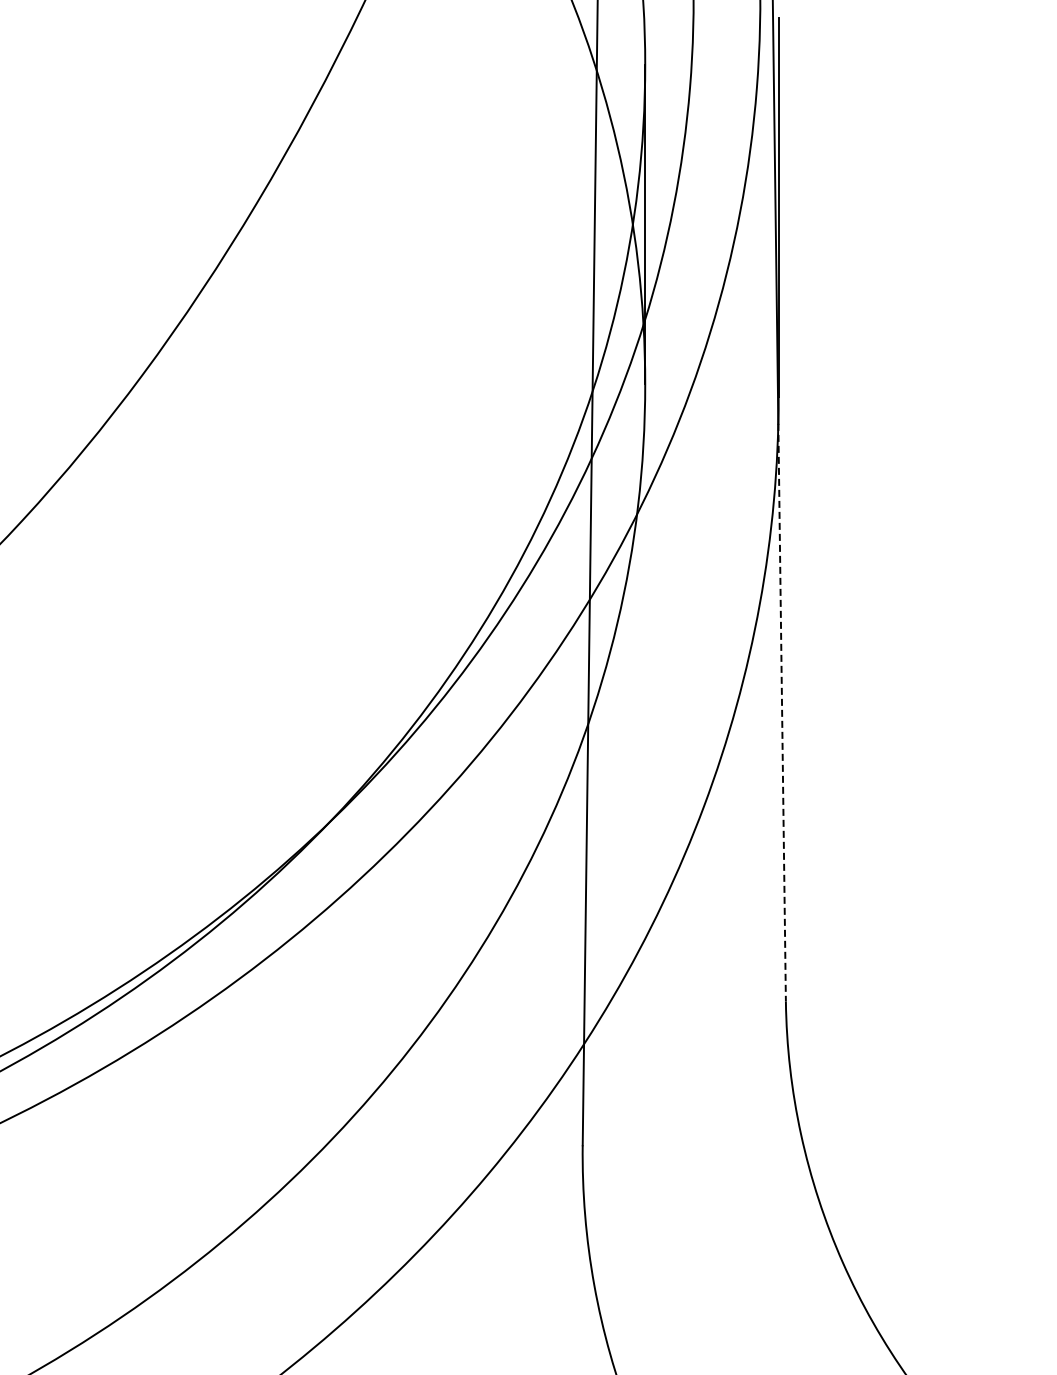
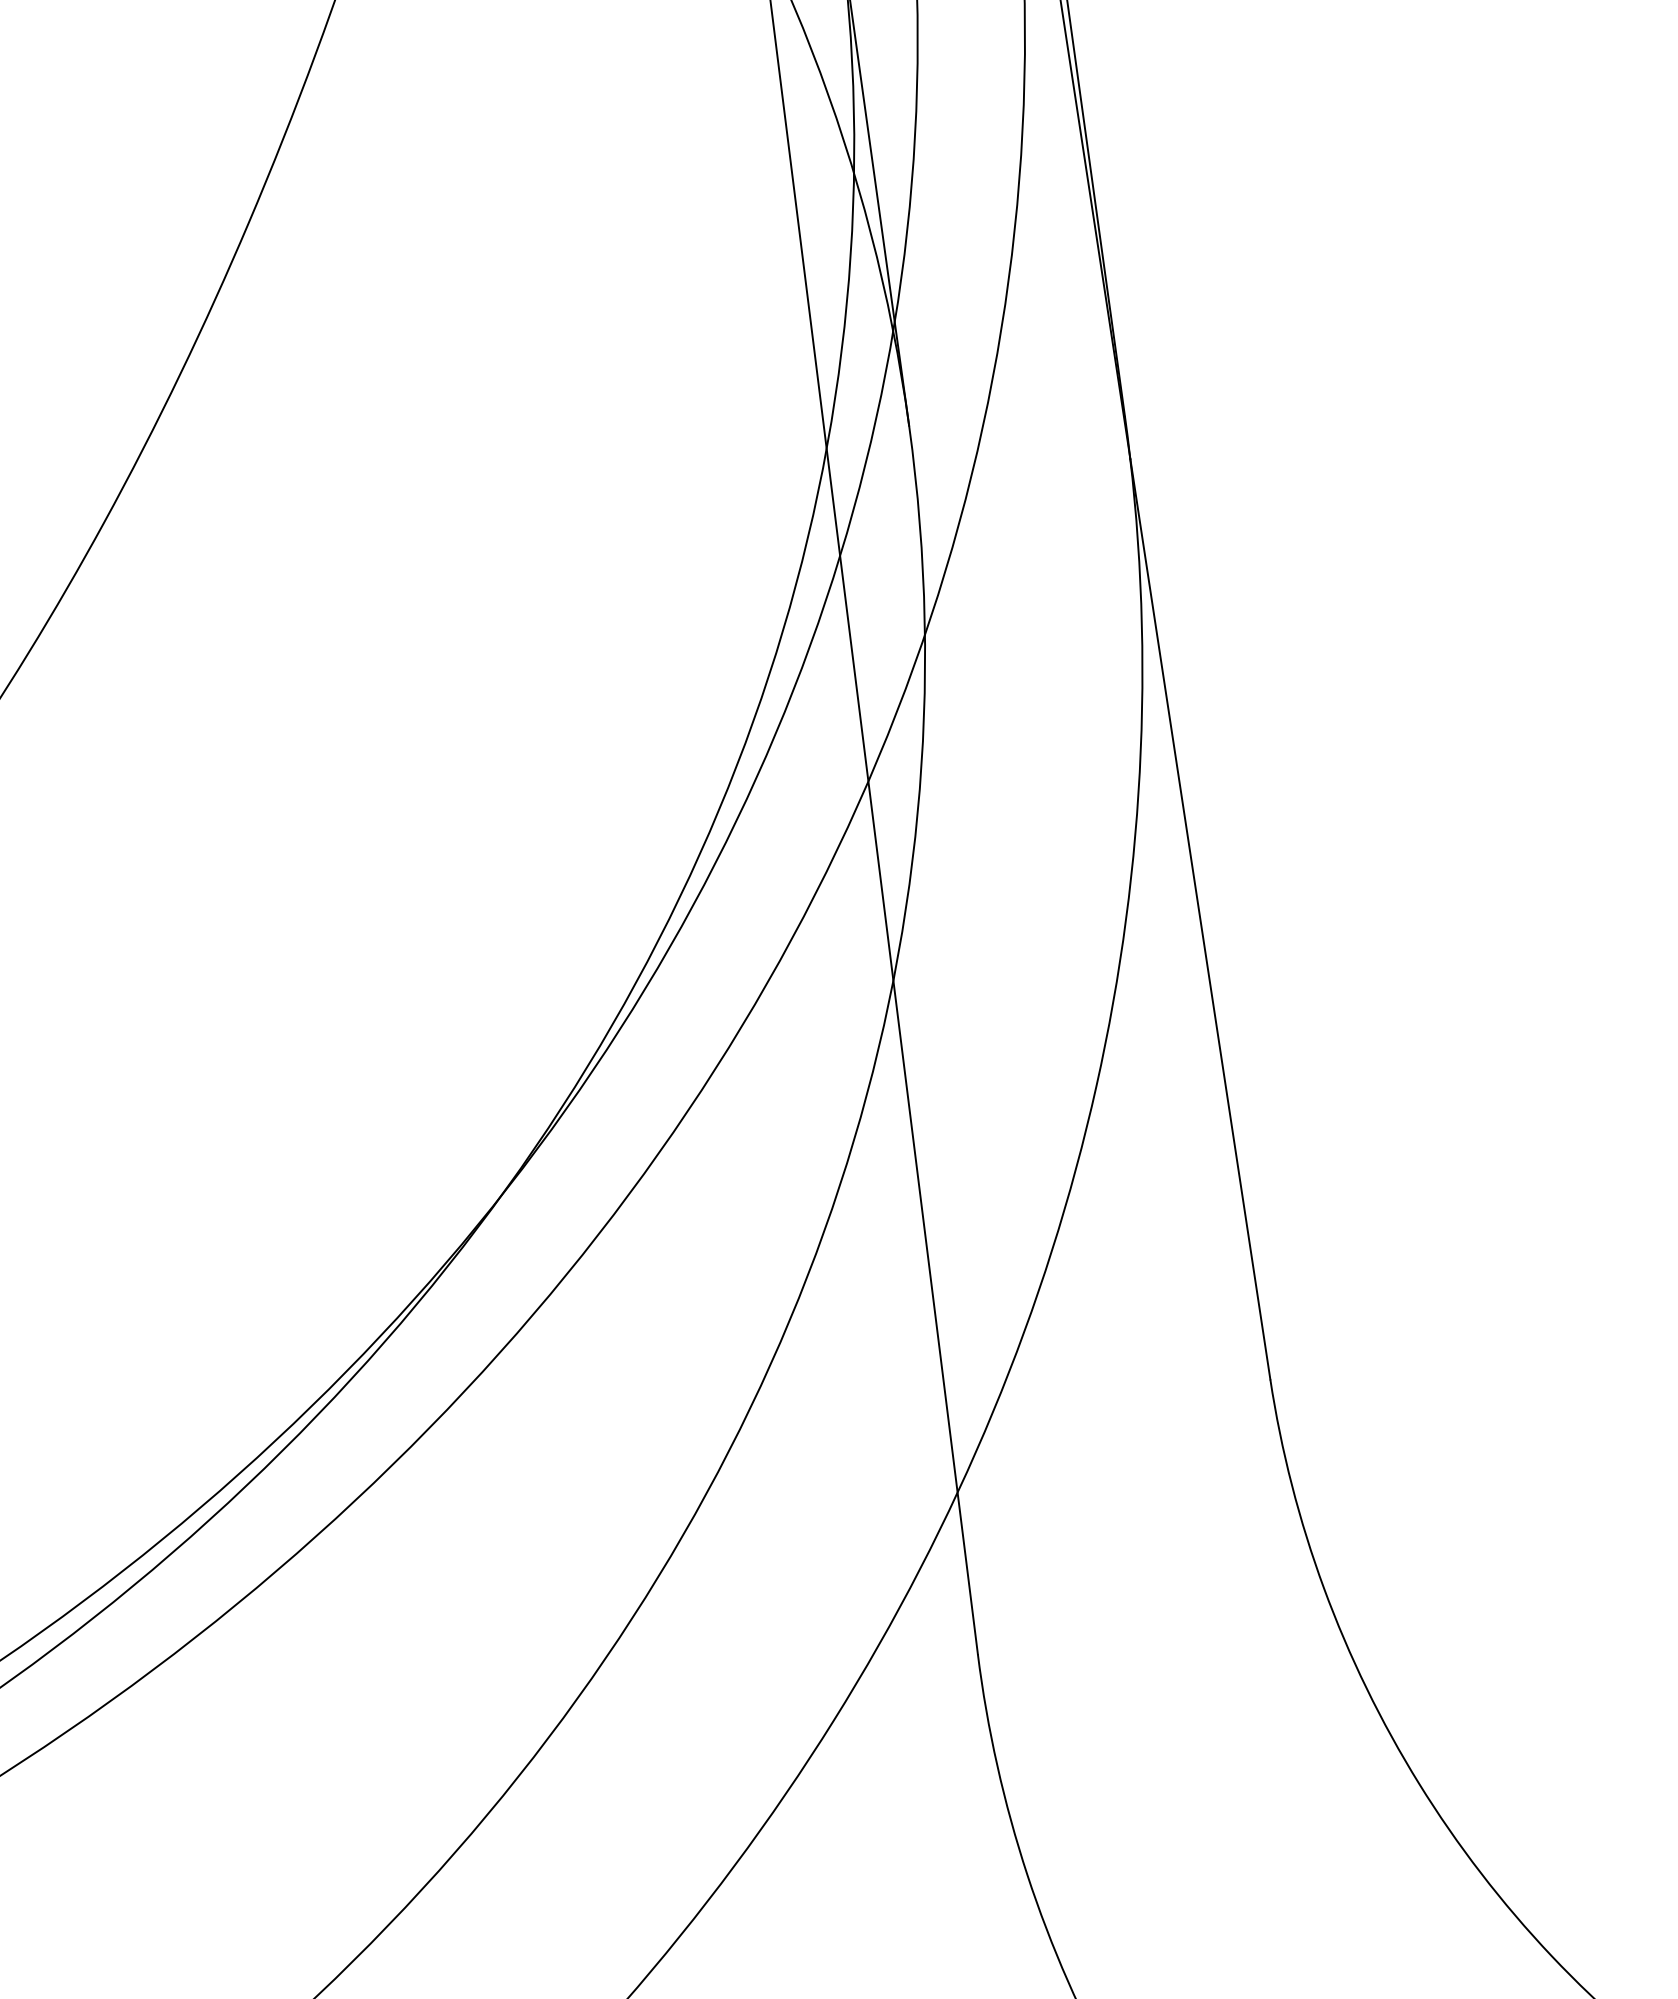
line: (782, 712) -> (1200, 918), dashed -> solid

